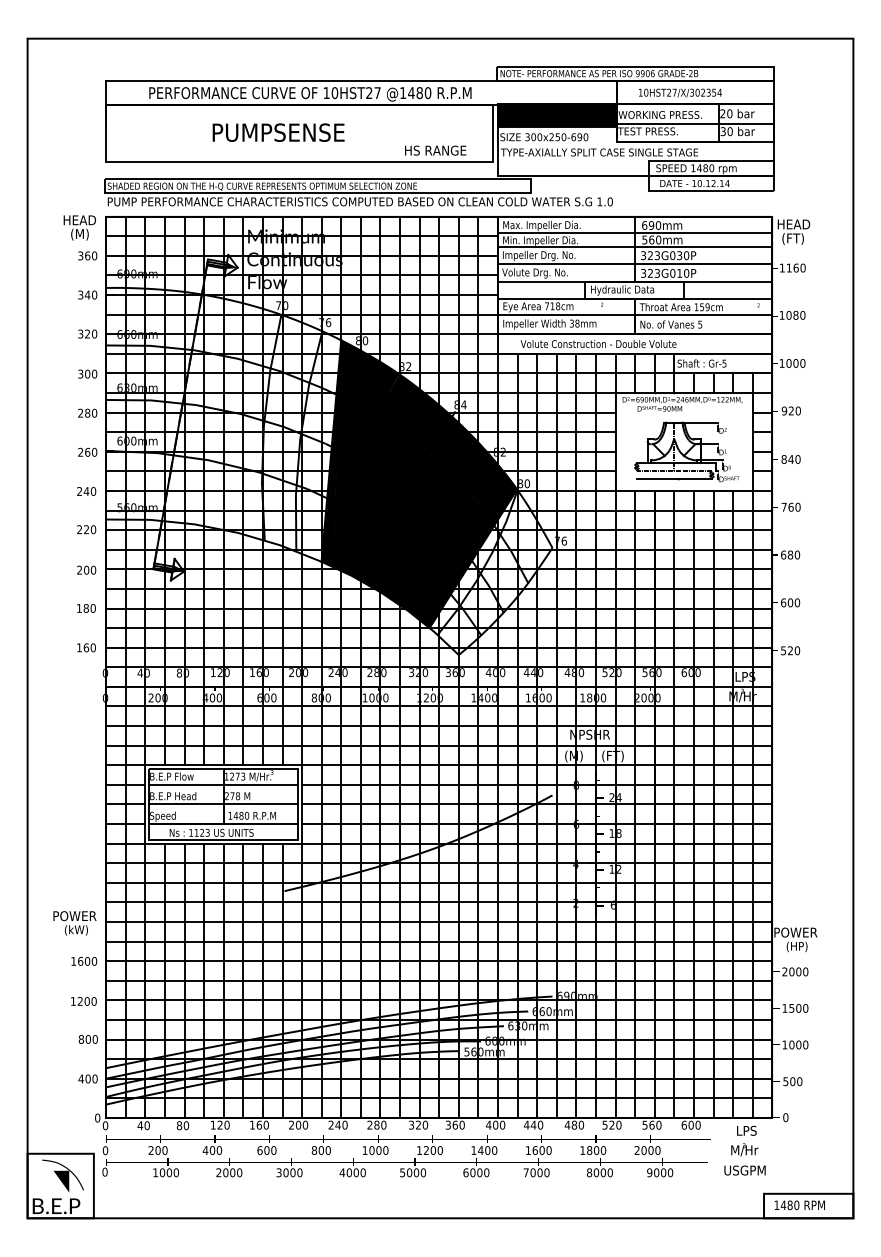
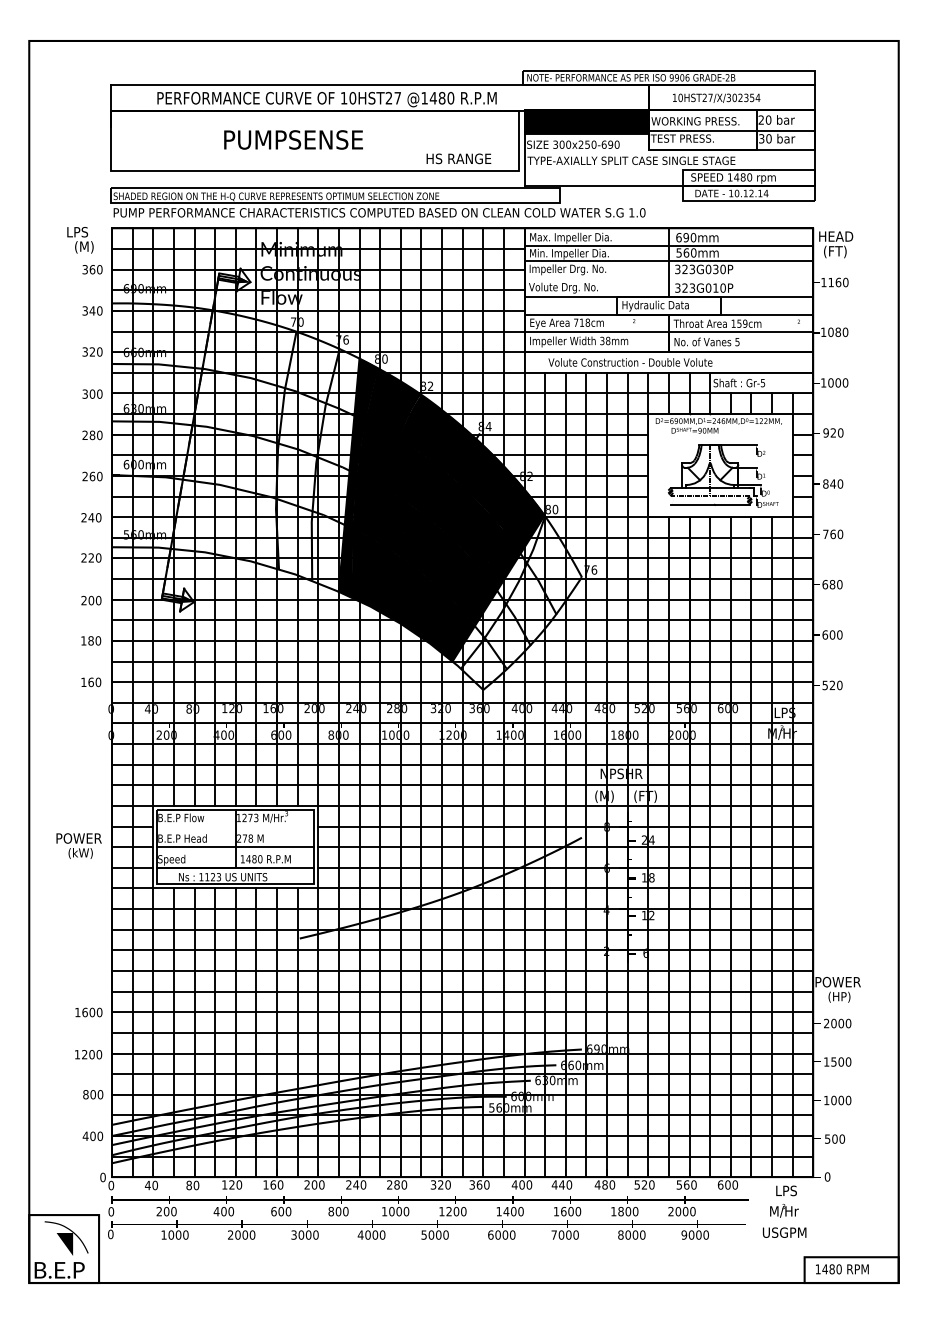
text: (80, 220) -> (84, 232), HEAD -> LPS
line: (635, 264) -> (669, 278), removed
line: (223, 784) -> (235, 826), removed
text: (74, 923) -> (78, 846), moved

